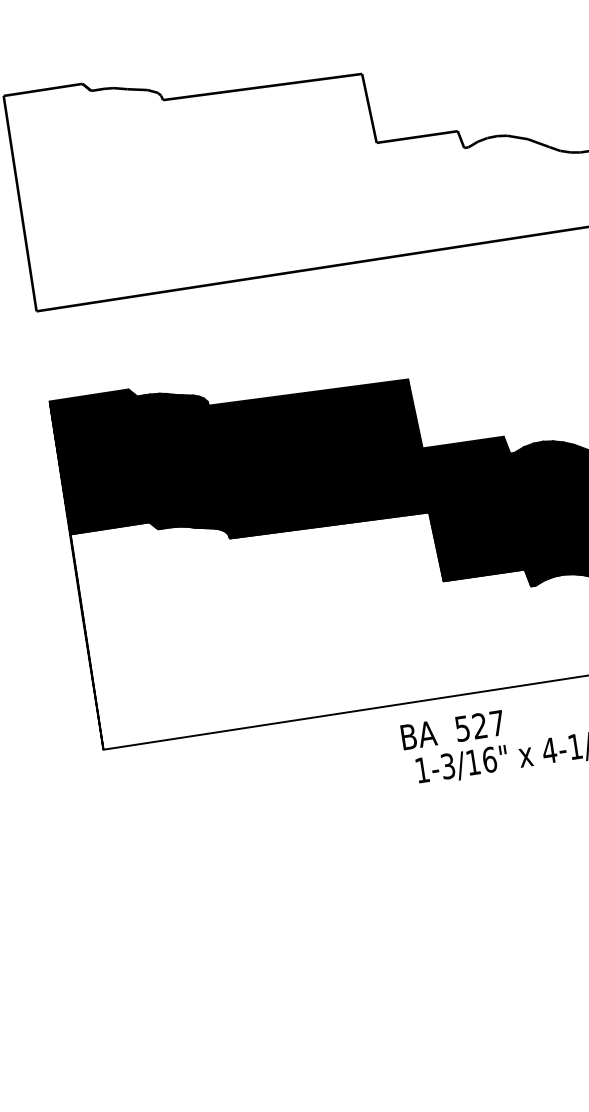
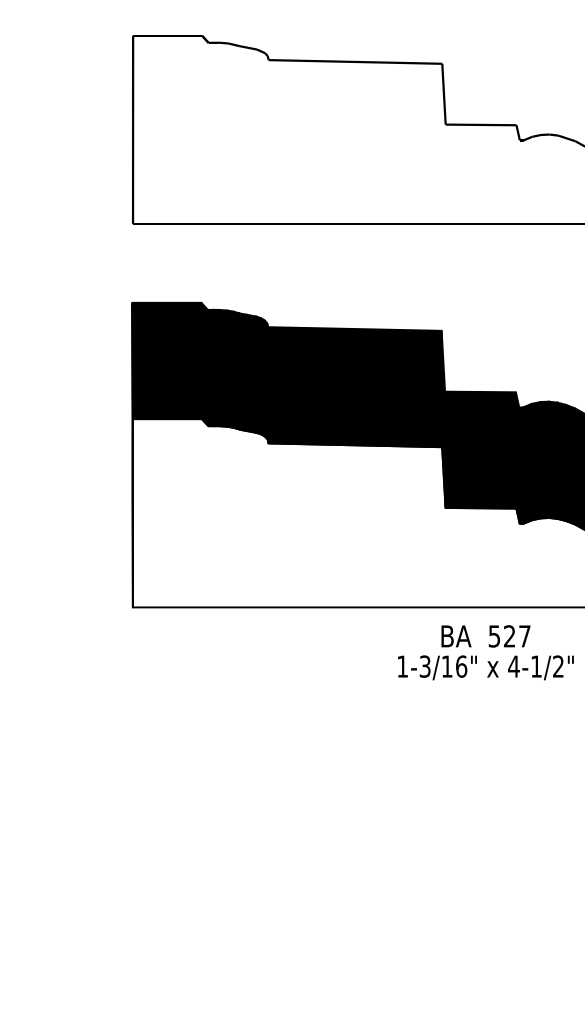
text: (452, 730) -> (485, 636), moved

